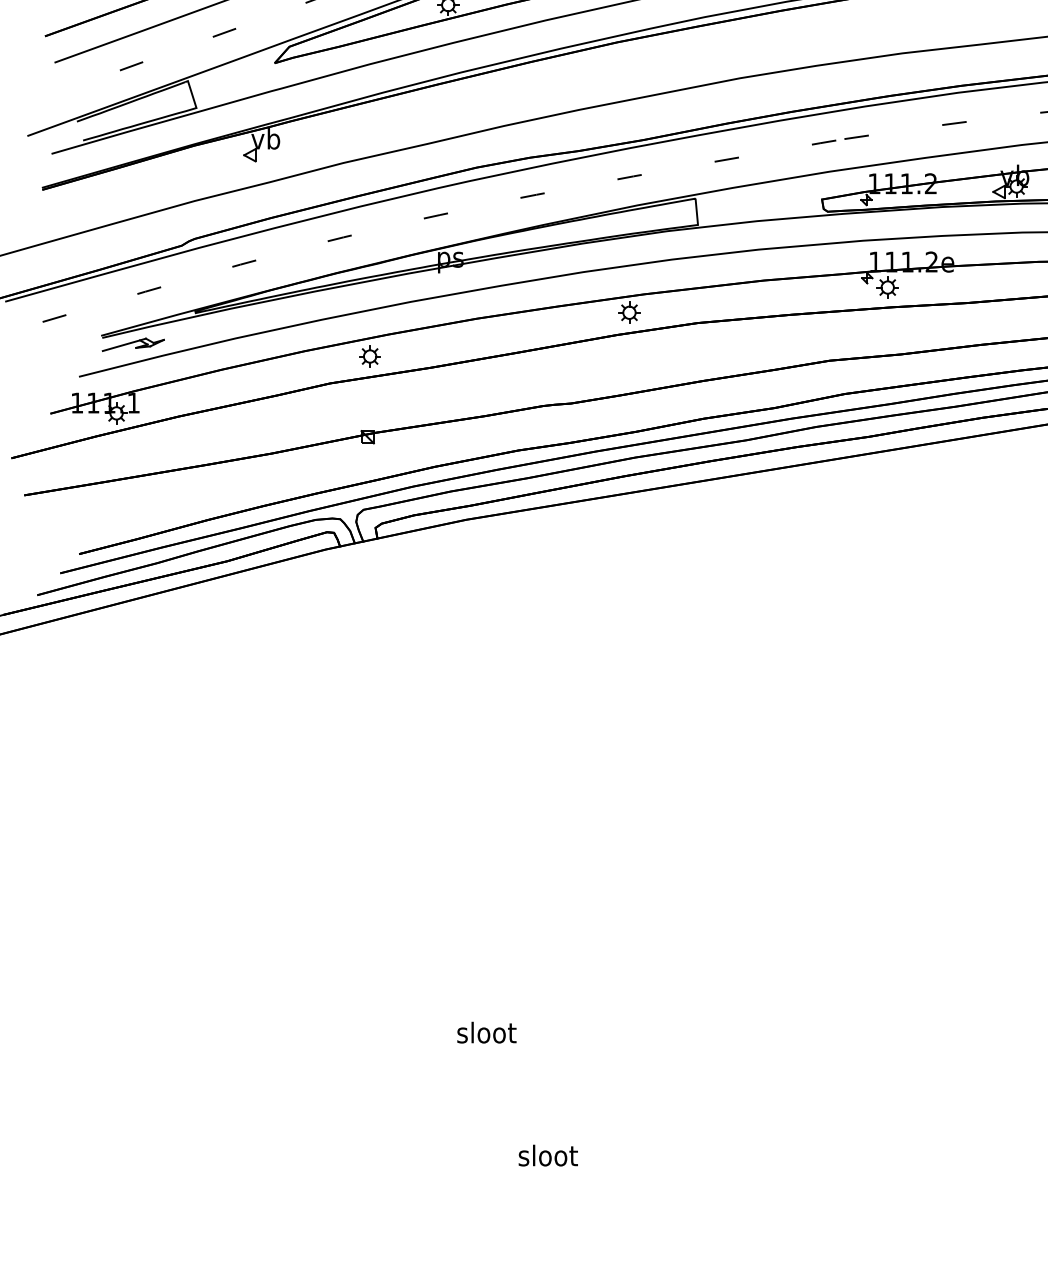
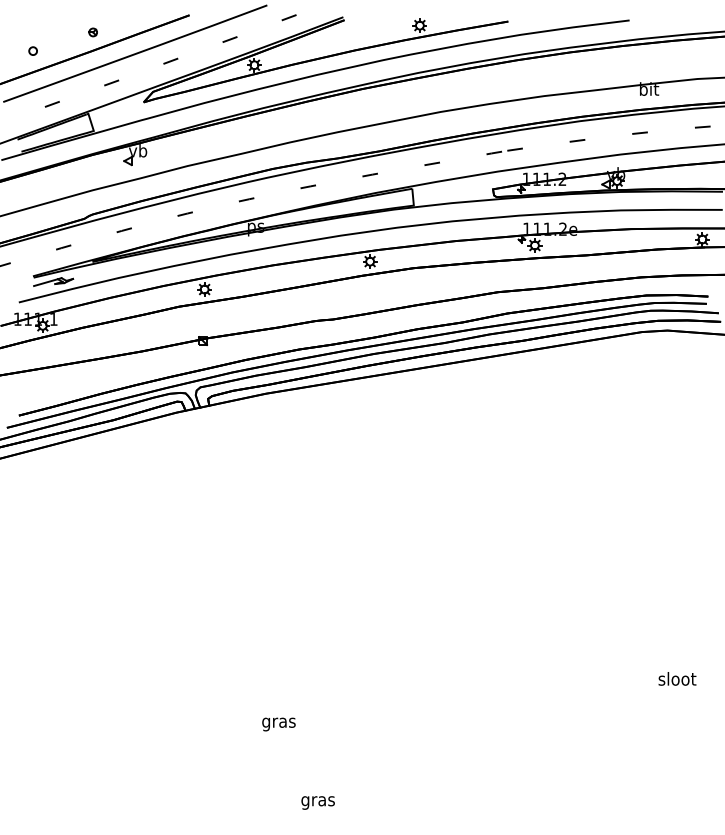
text: (487, 1035) -> (279, 722), sloot -> gras
text: (548, 1157) -> (318, 800), sloot -> gras

